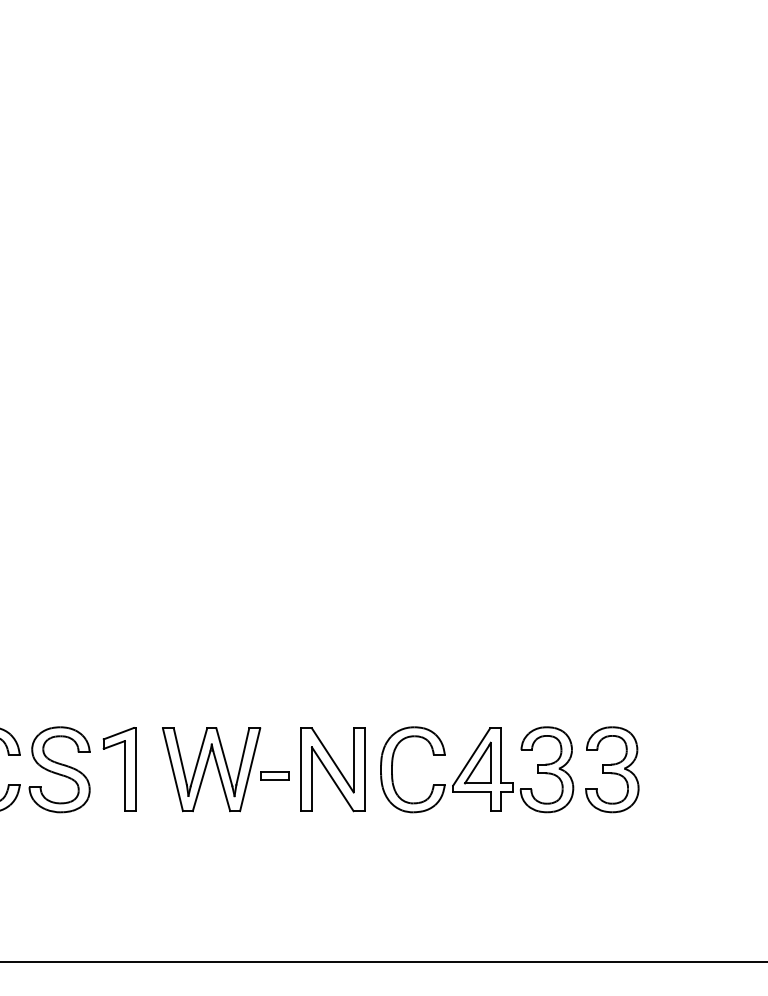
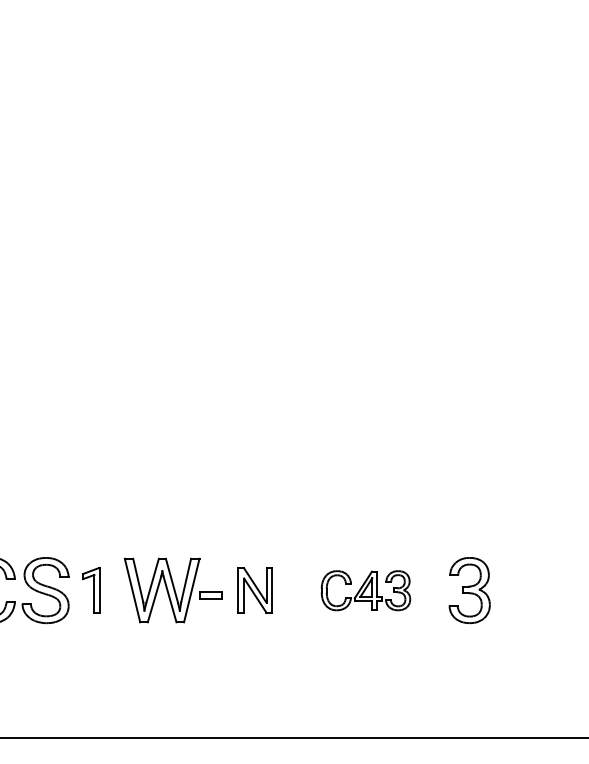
part: (119, 768) -> (91, 589), size x0.7
part: (333, 769) -> (255, 590), size x0.7
part: (476, 769) -> (365, 590), size x0.6

